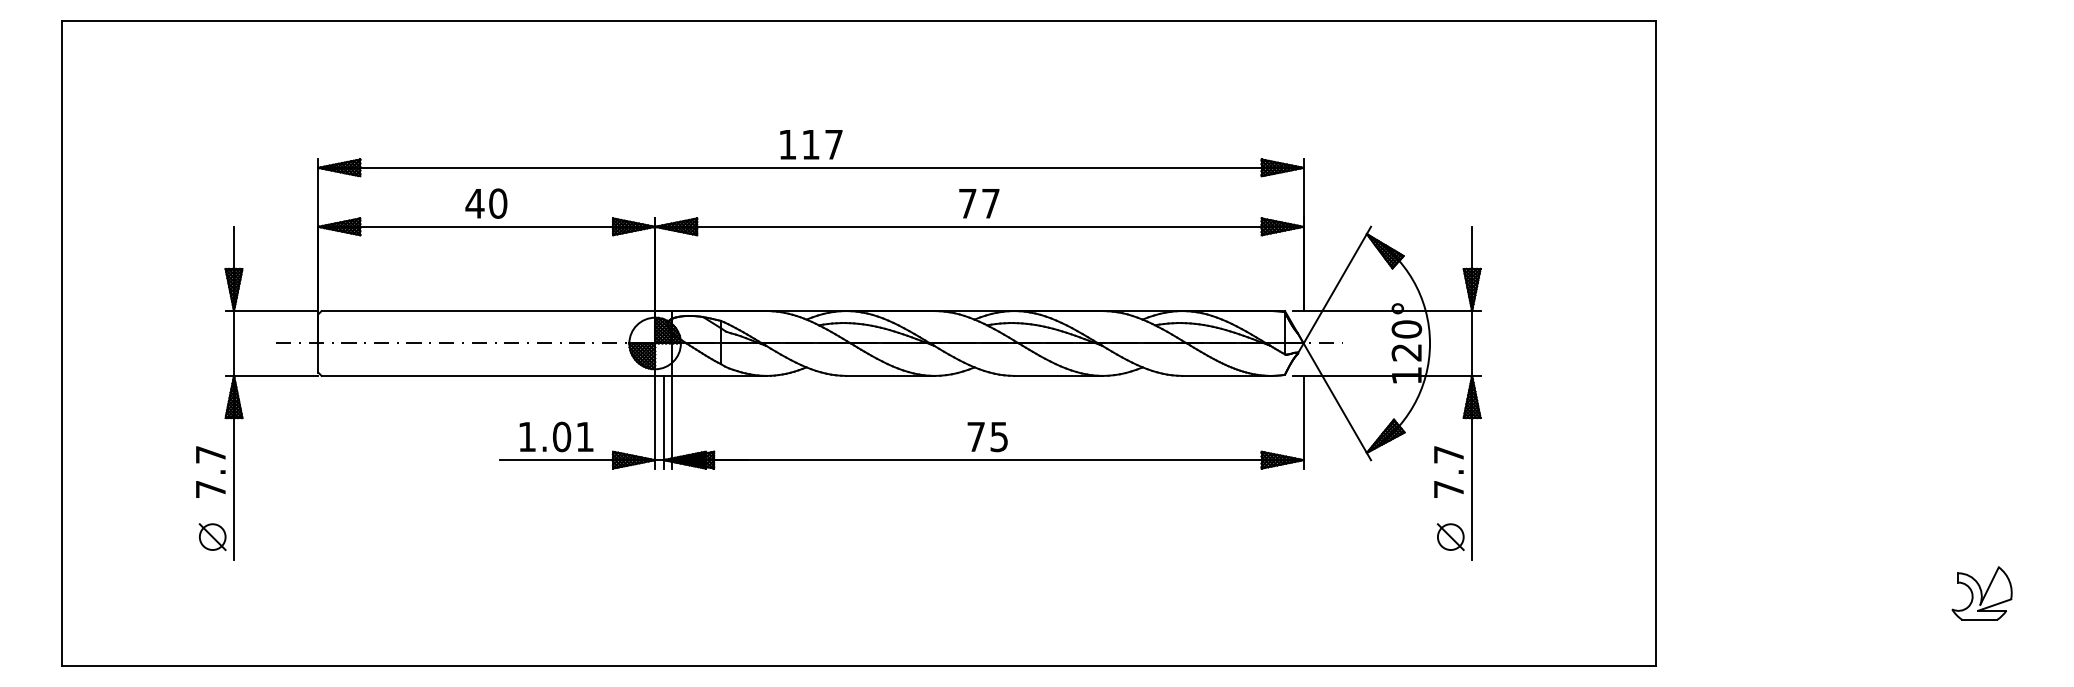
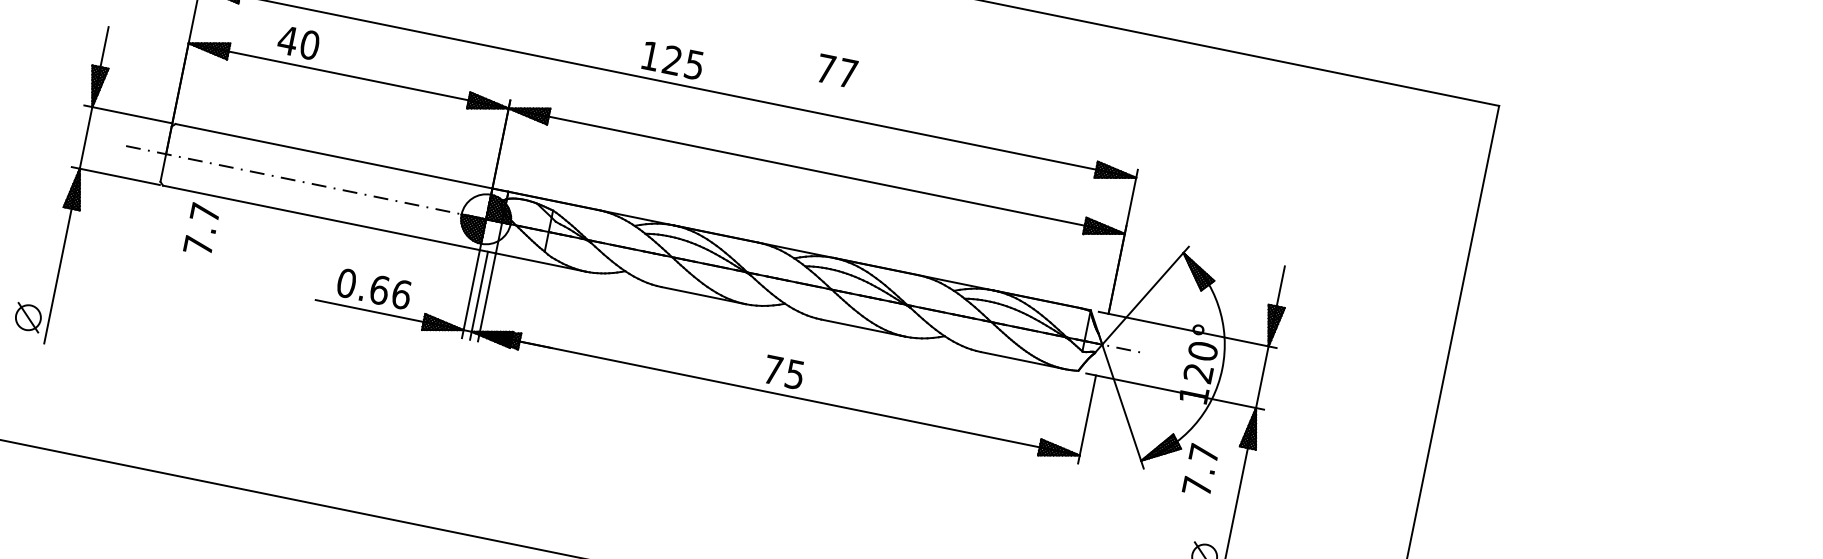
text: (822, 144) -> (683, 62), 117 -> 125
text: (486, 203) -> (298, 42), moved
text: (979, 203) -> (837, 71), moved
text: (556, 436) -> (374, 288), 1.01 -> 0.66
text: (210, 471) -> (201, 228), moved
text: (1448, 471) -> (1200, 469), moved

